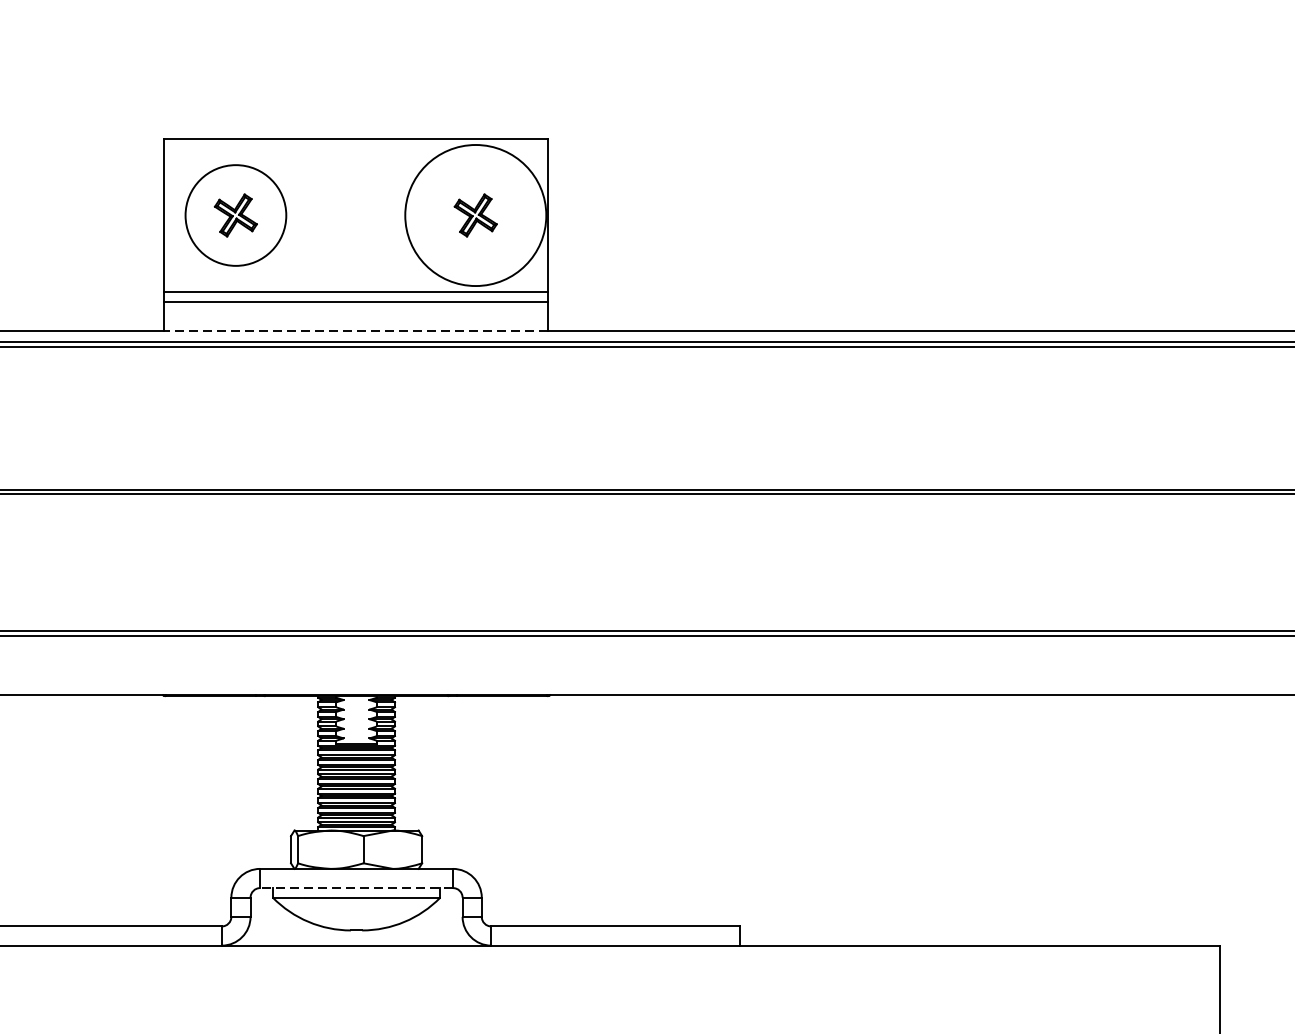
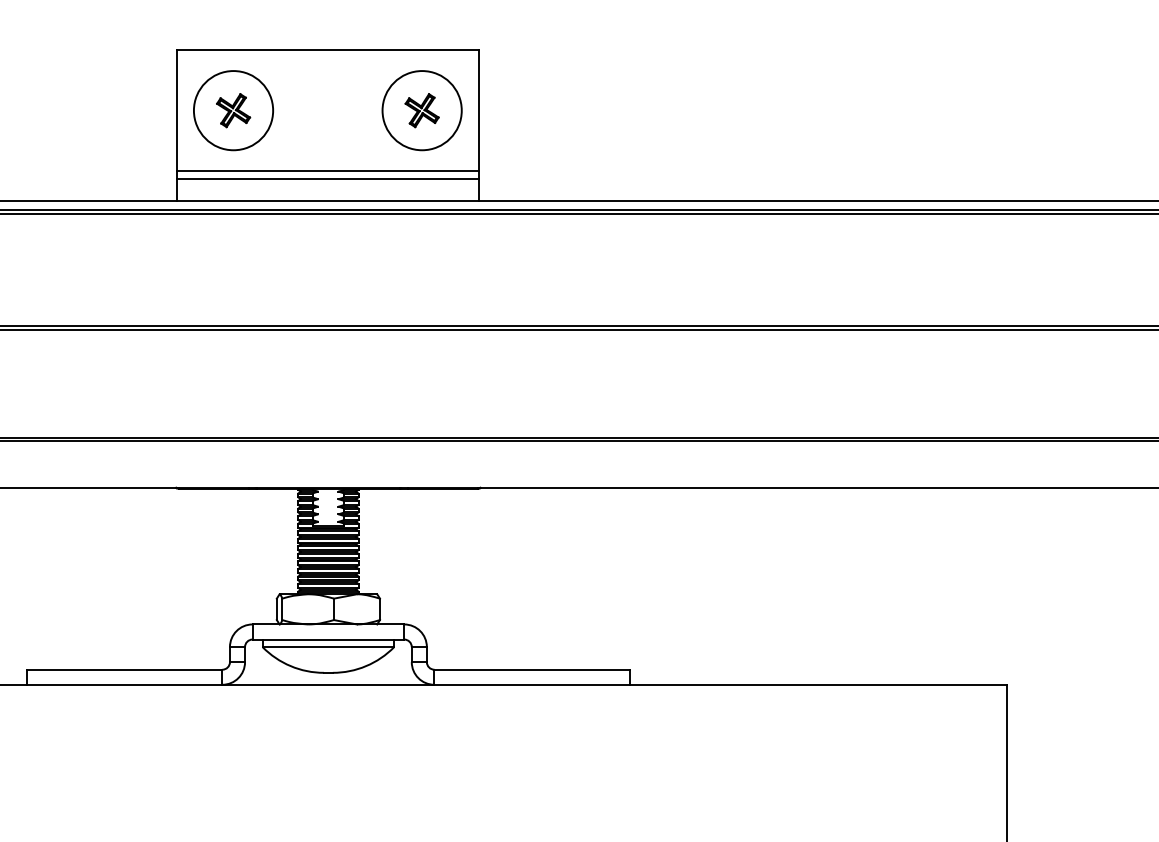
circle: (474, 215) -> (421, 110), size x0.71
line: (355, 331) -> (327, 201), dashed -> solid
line: (356, 888) -> (328, 639), dashed -> solid

